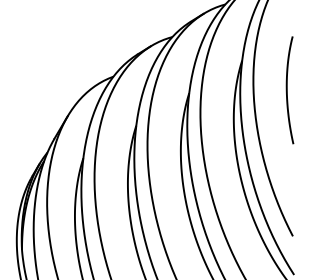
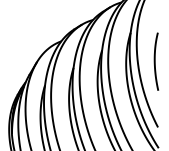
curve: (288, 89) -> (155, 61), moved

